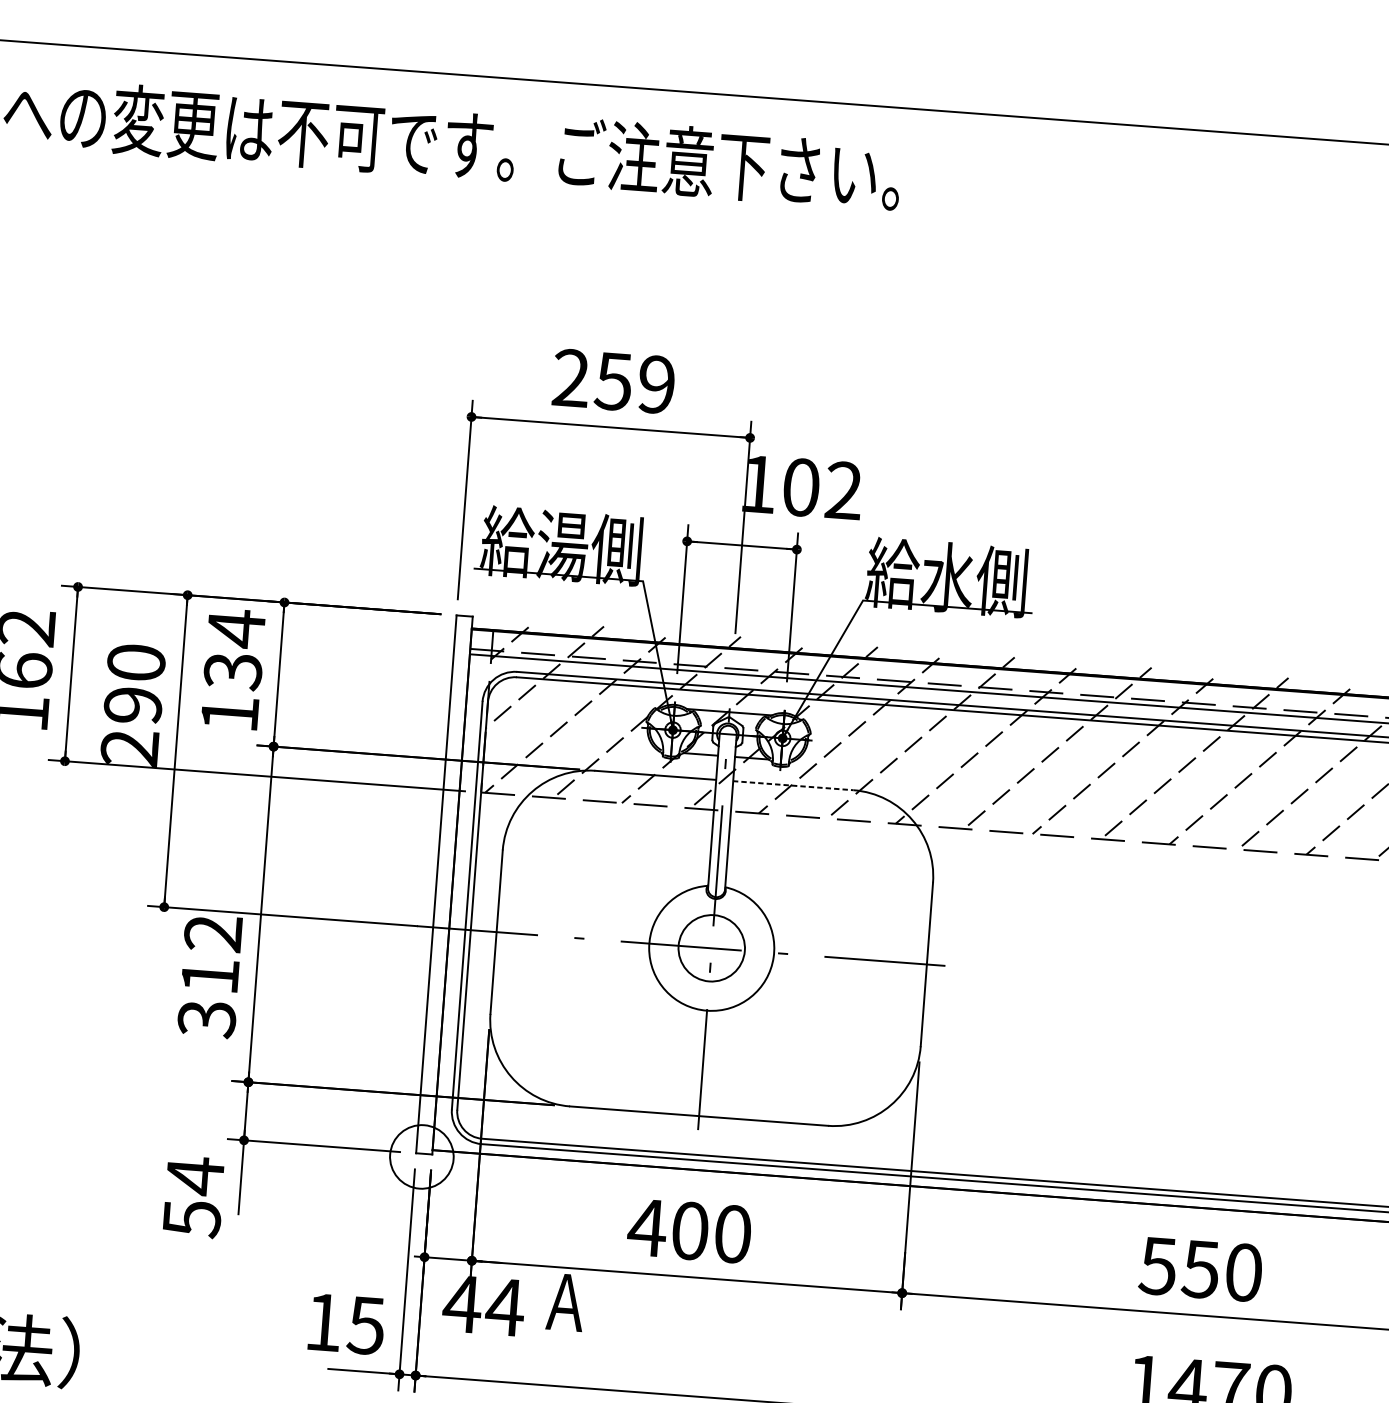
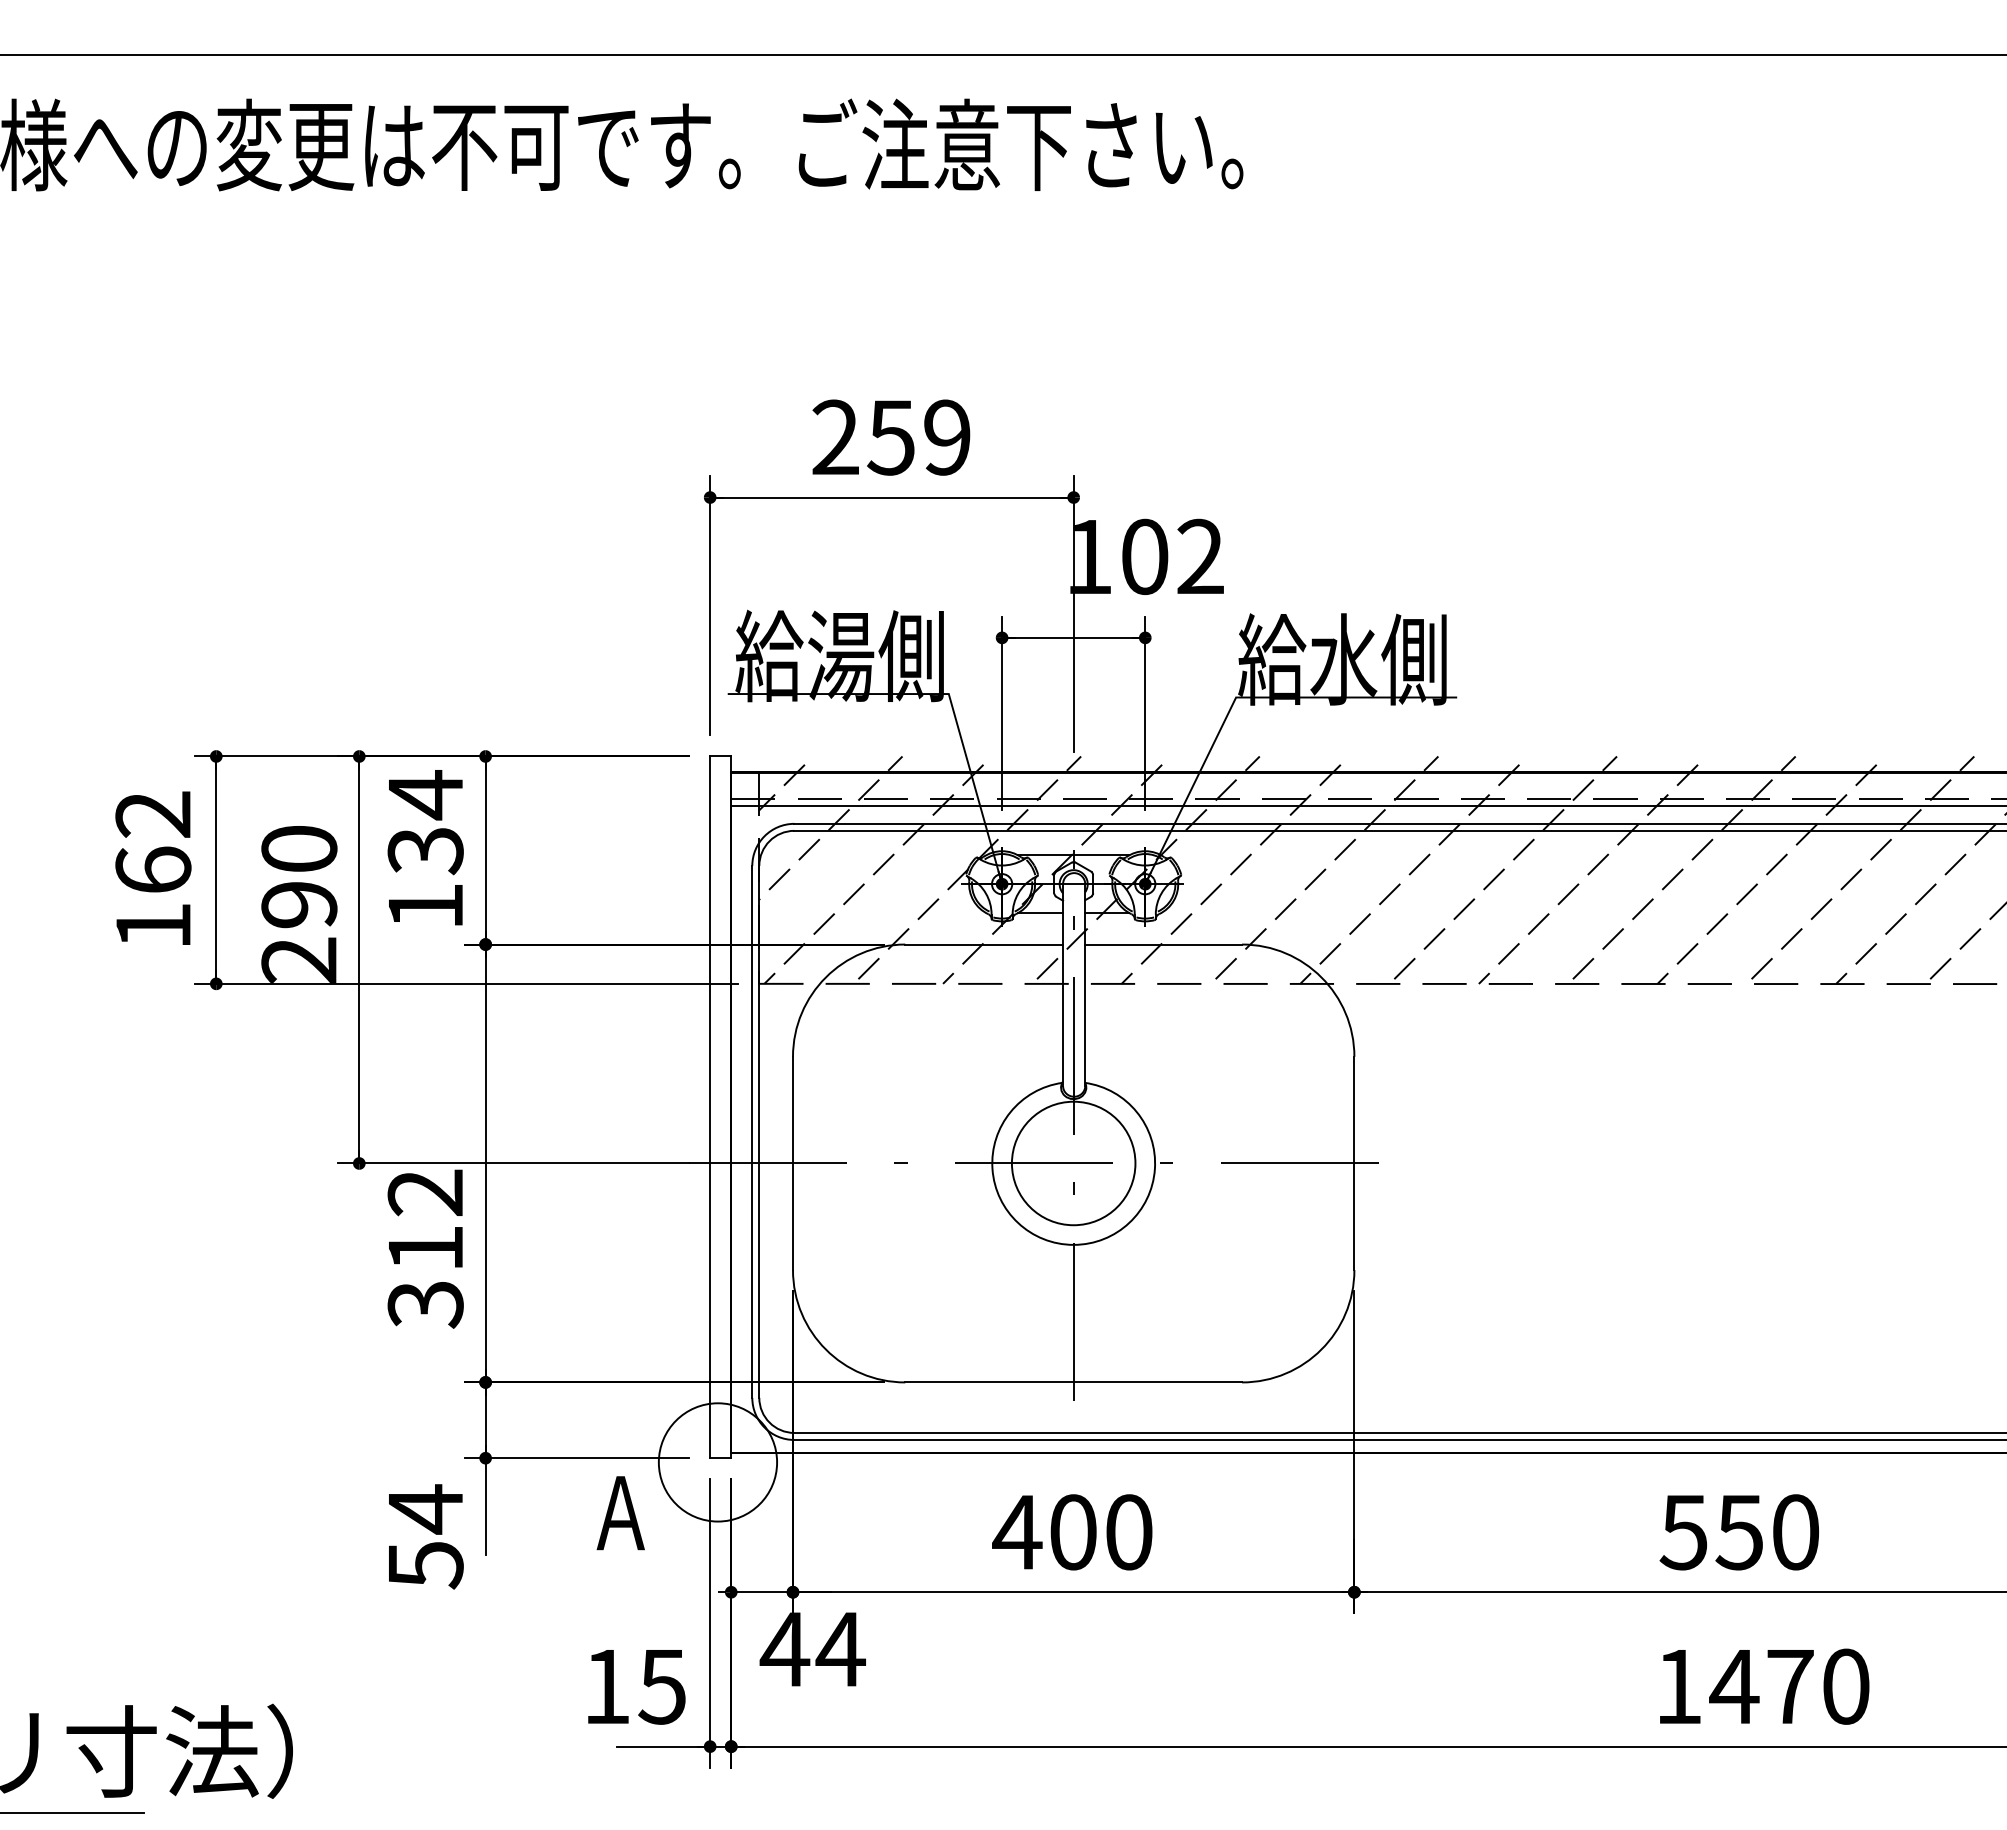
line: (793, 785) -> (1163, 944), dashed -> solid
circle: (711, 948) -> (1073, 1163), size x1.43
circle: (421, 1156) -> (717, 1462), size x1.43
text: (565, 1302) -> (620, 1513), moved

